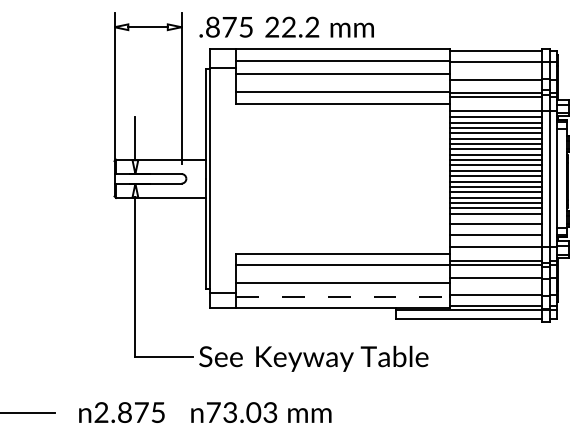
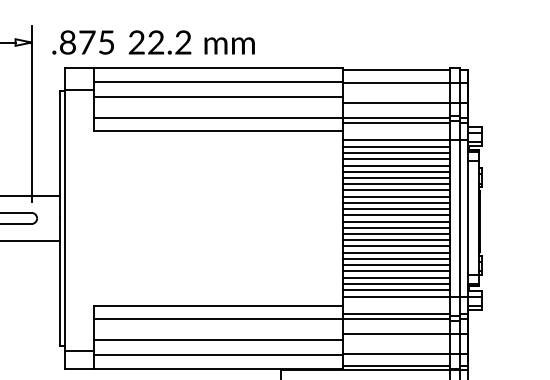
line: (496, 219) -> (397, 265), added
line: (496, 229) -> (397, 277), added
line: (496, 240) -> (397, 290), added
line: (343, 296) -> (219, 355), dashed -> solid

